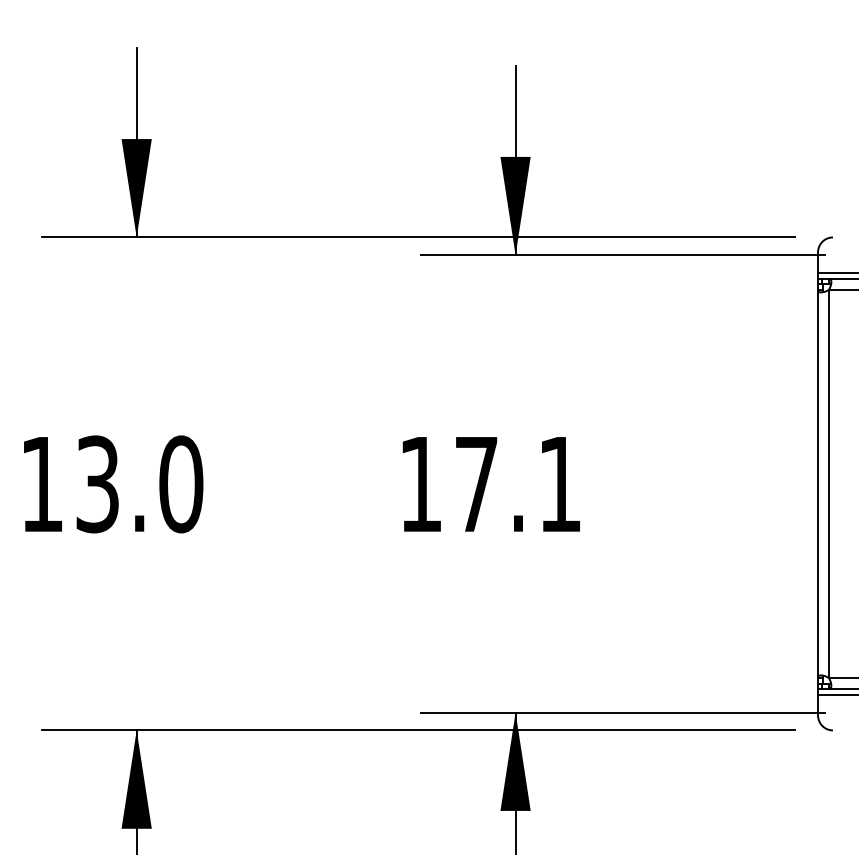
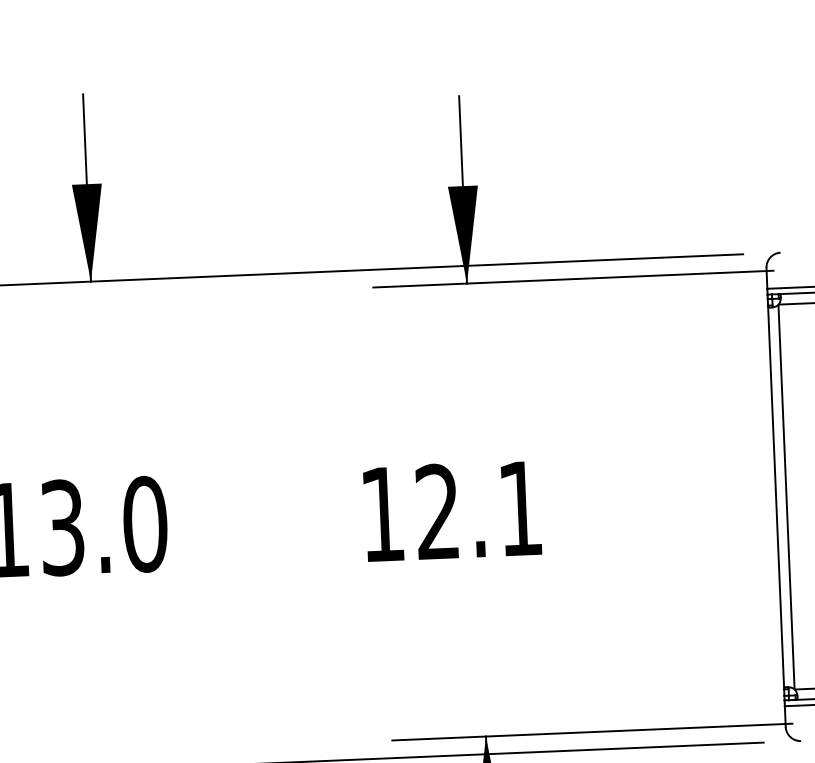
text: (476, 483) -> (437, 511), 17.1 -> 12.1

